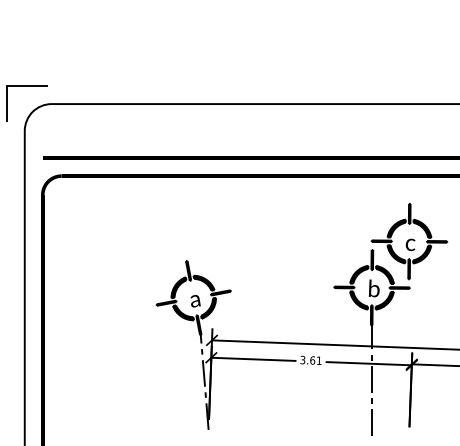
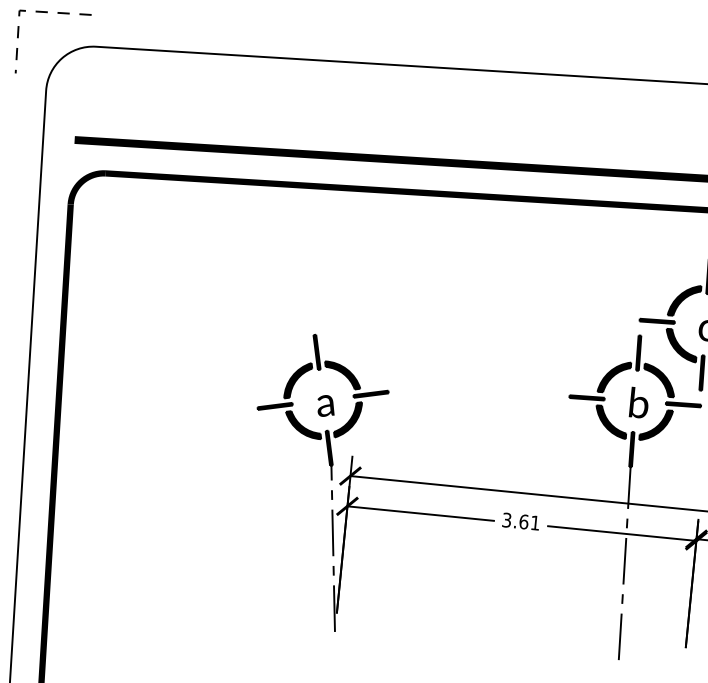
line: (8, 86) -> (22, 11), solid -> dashed

